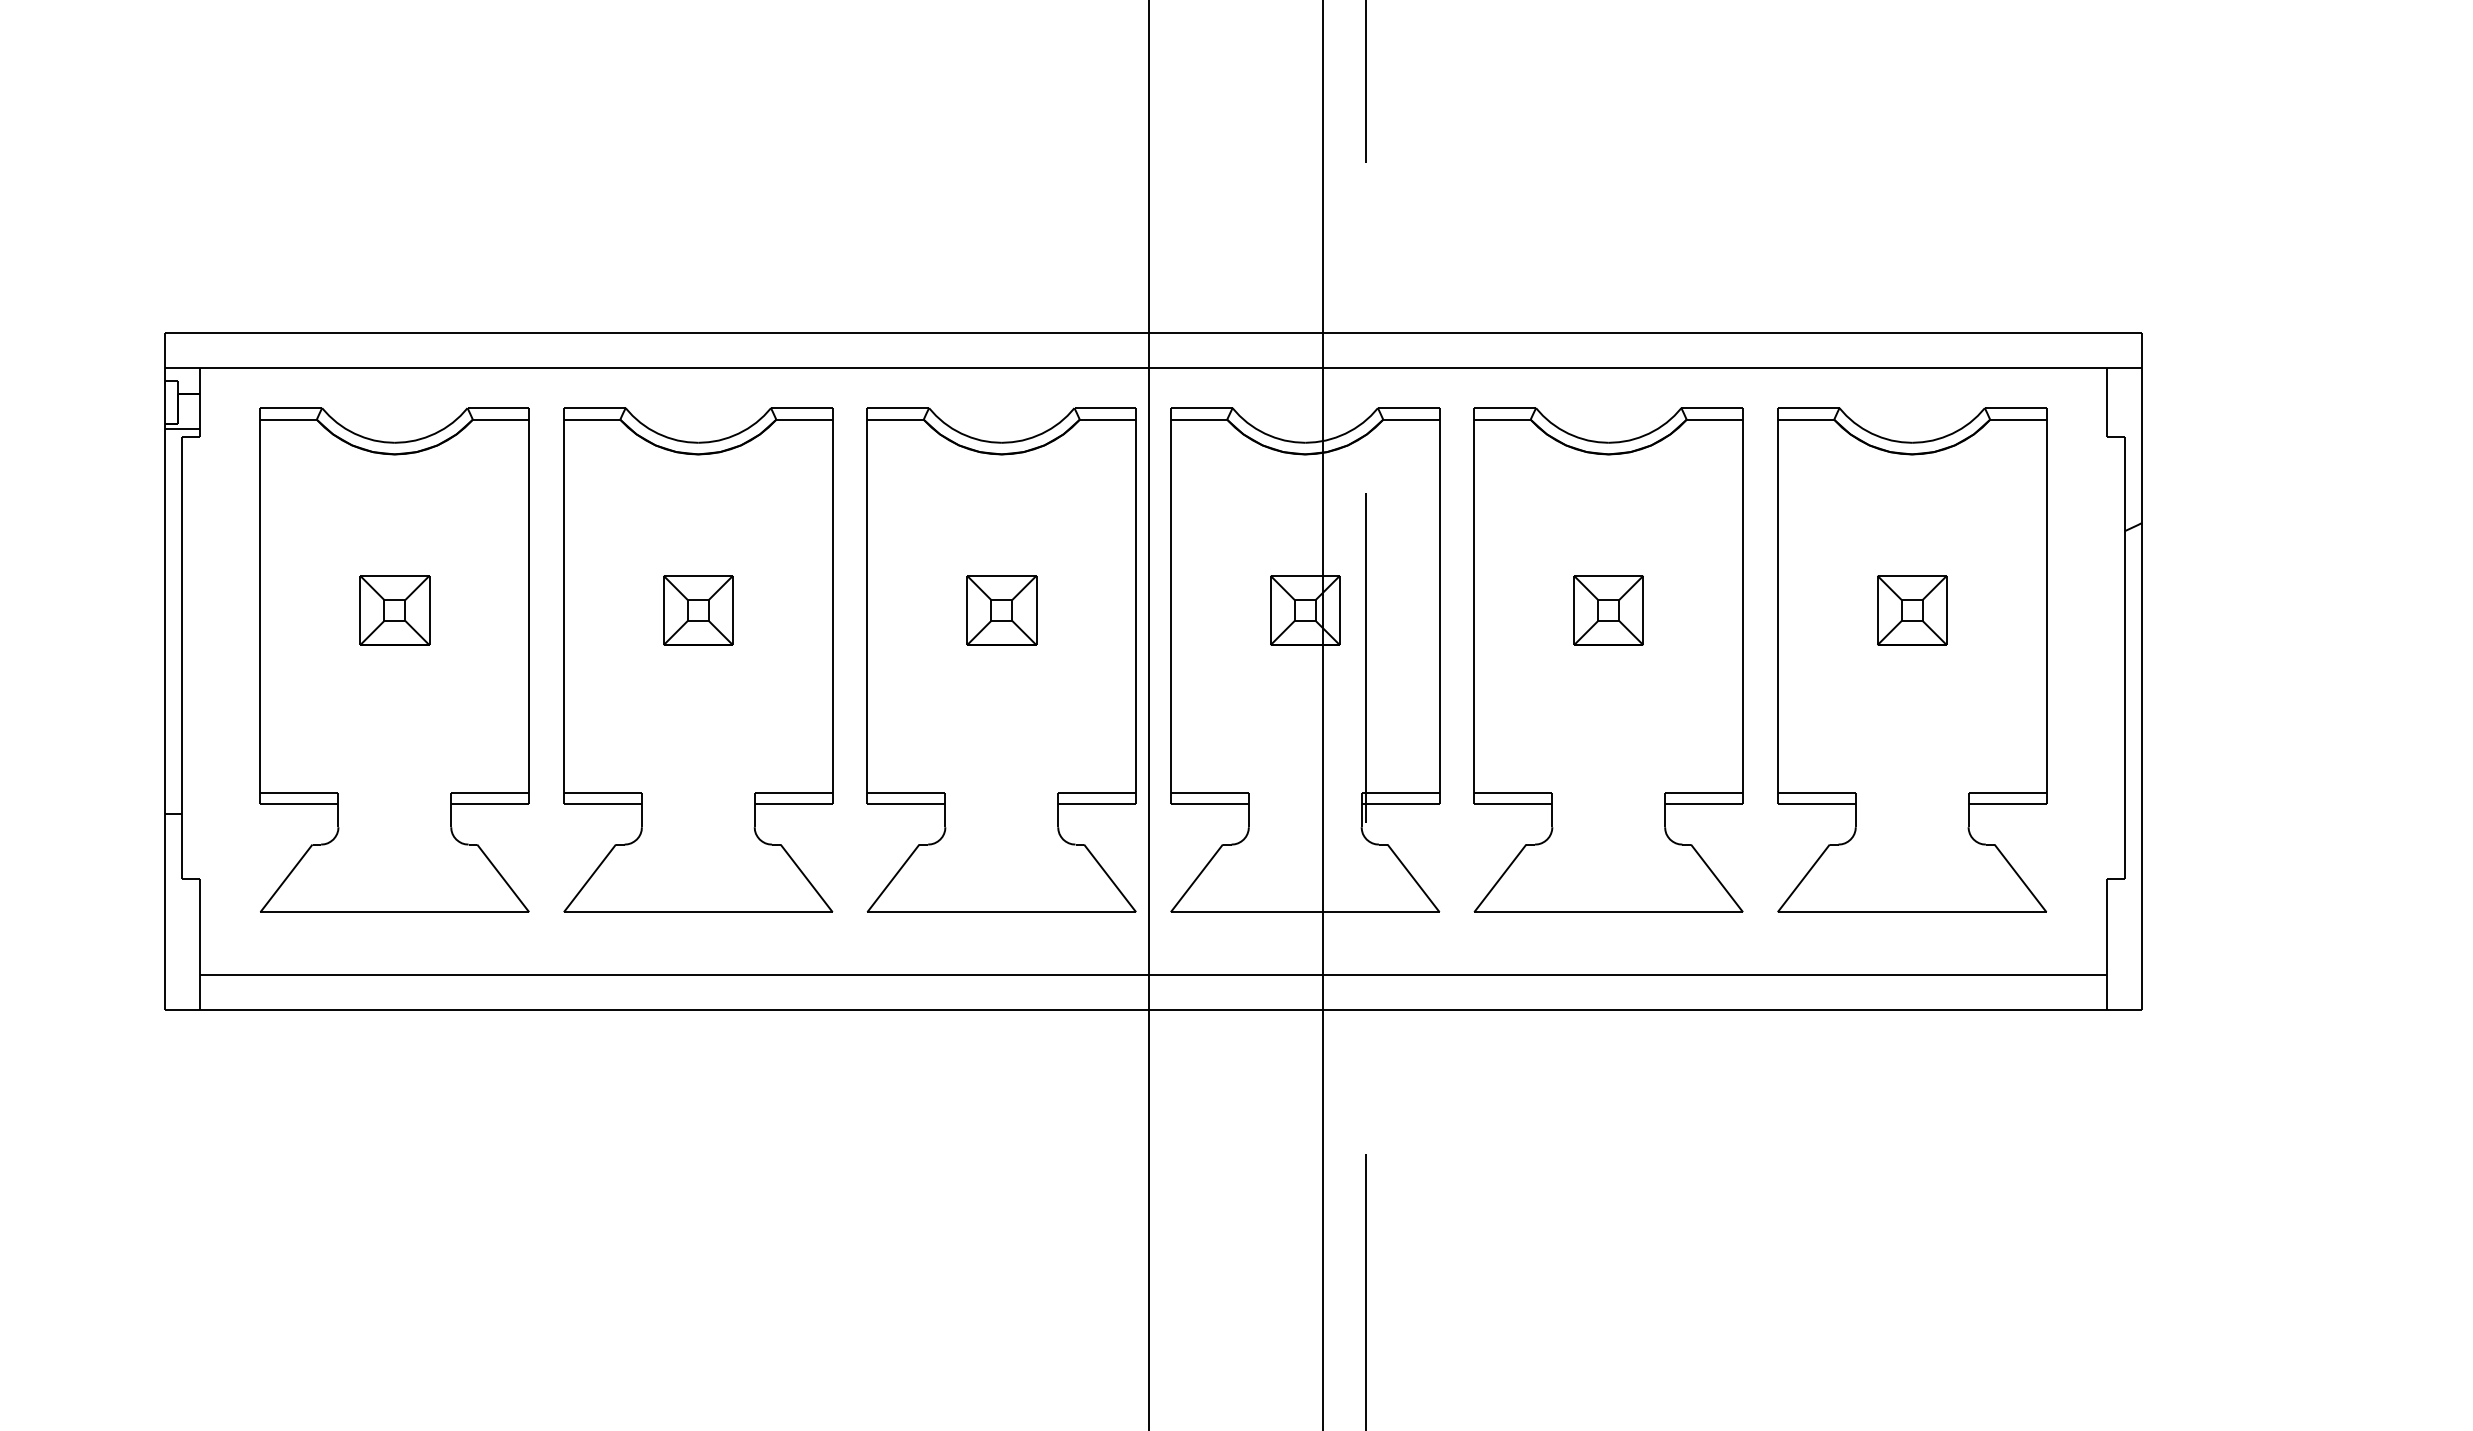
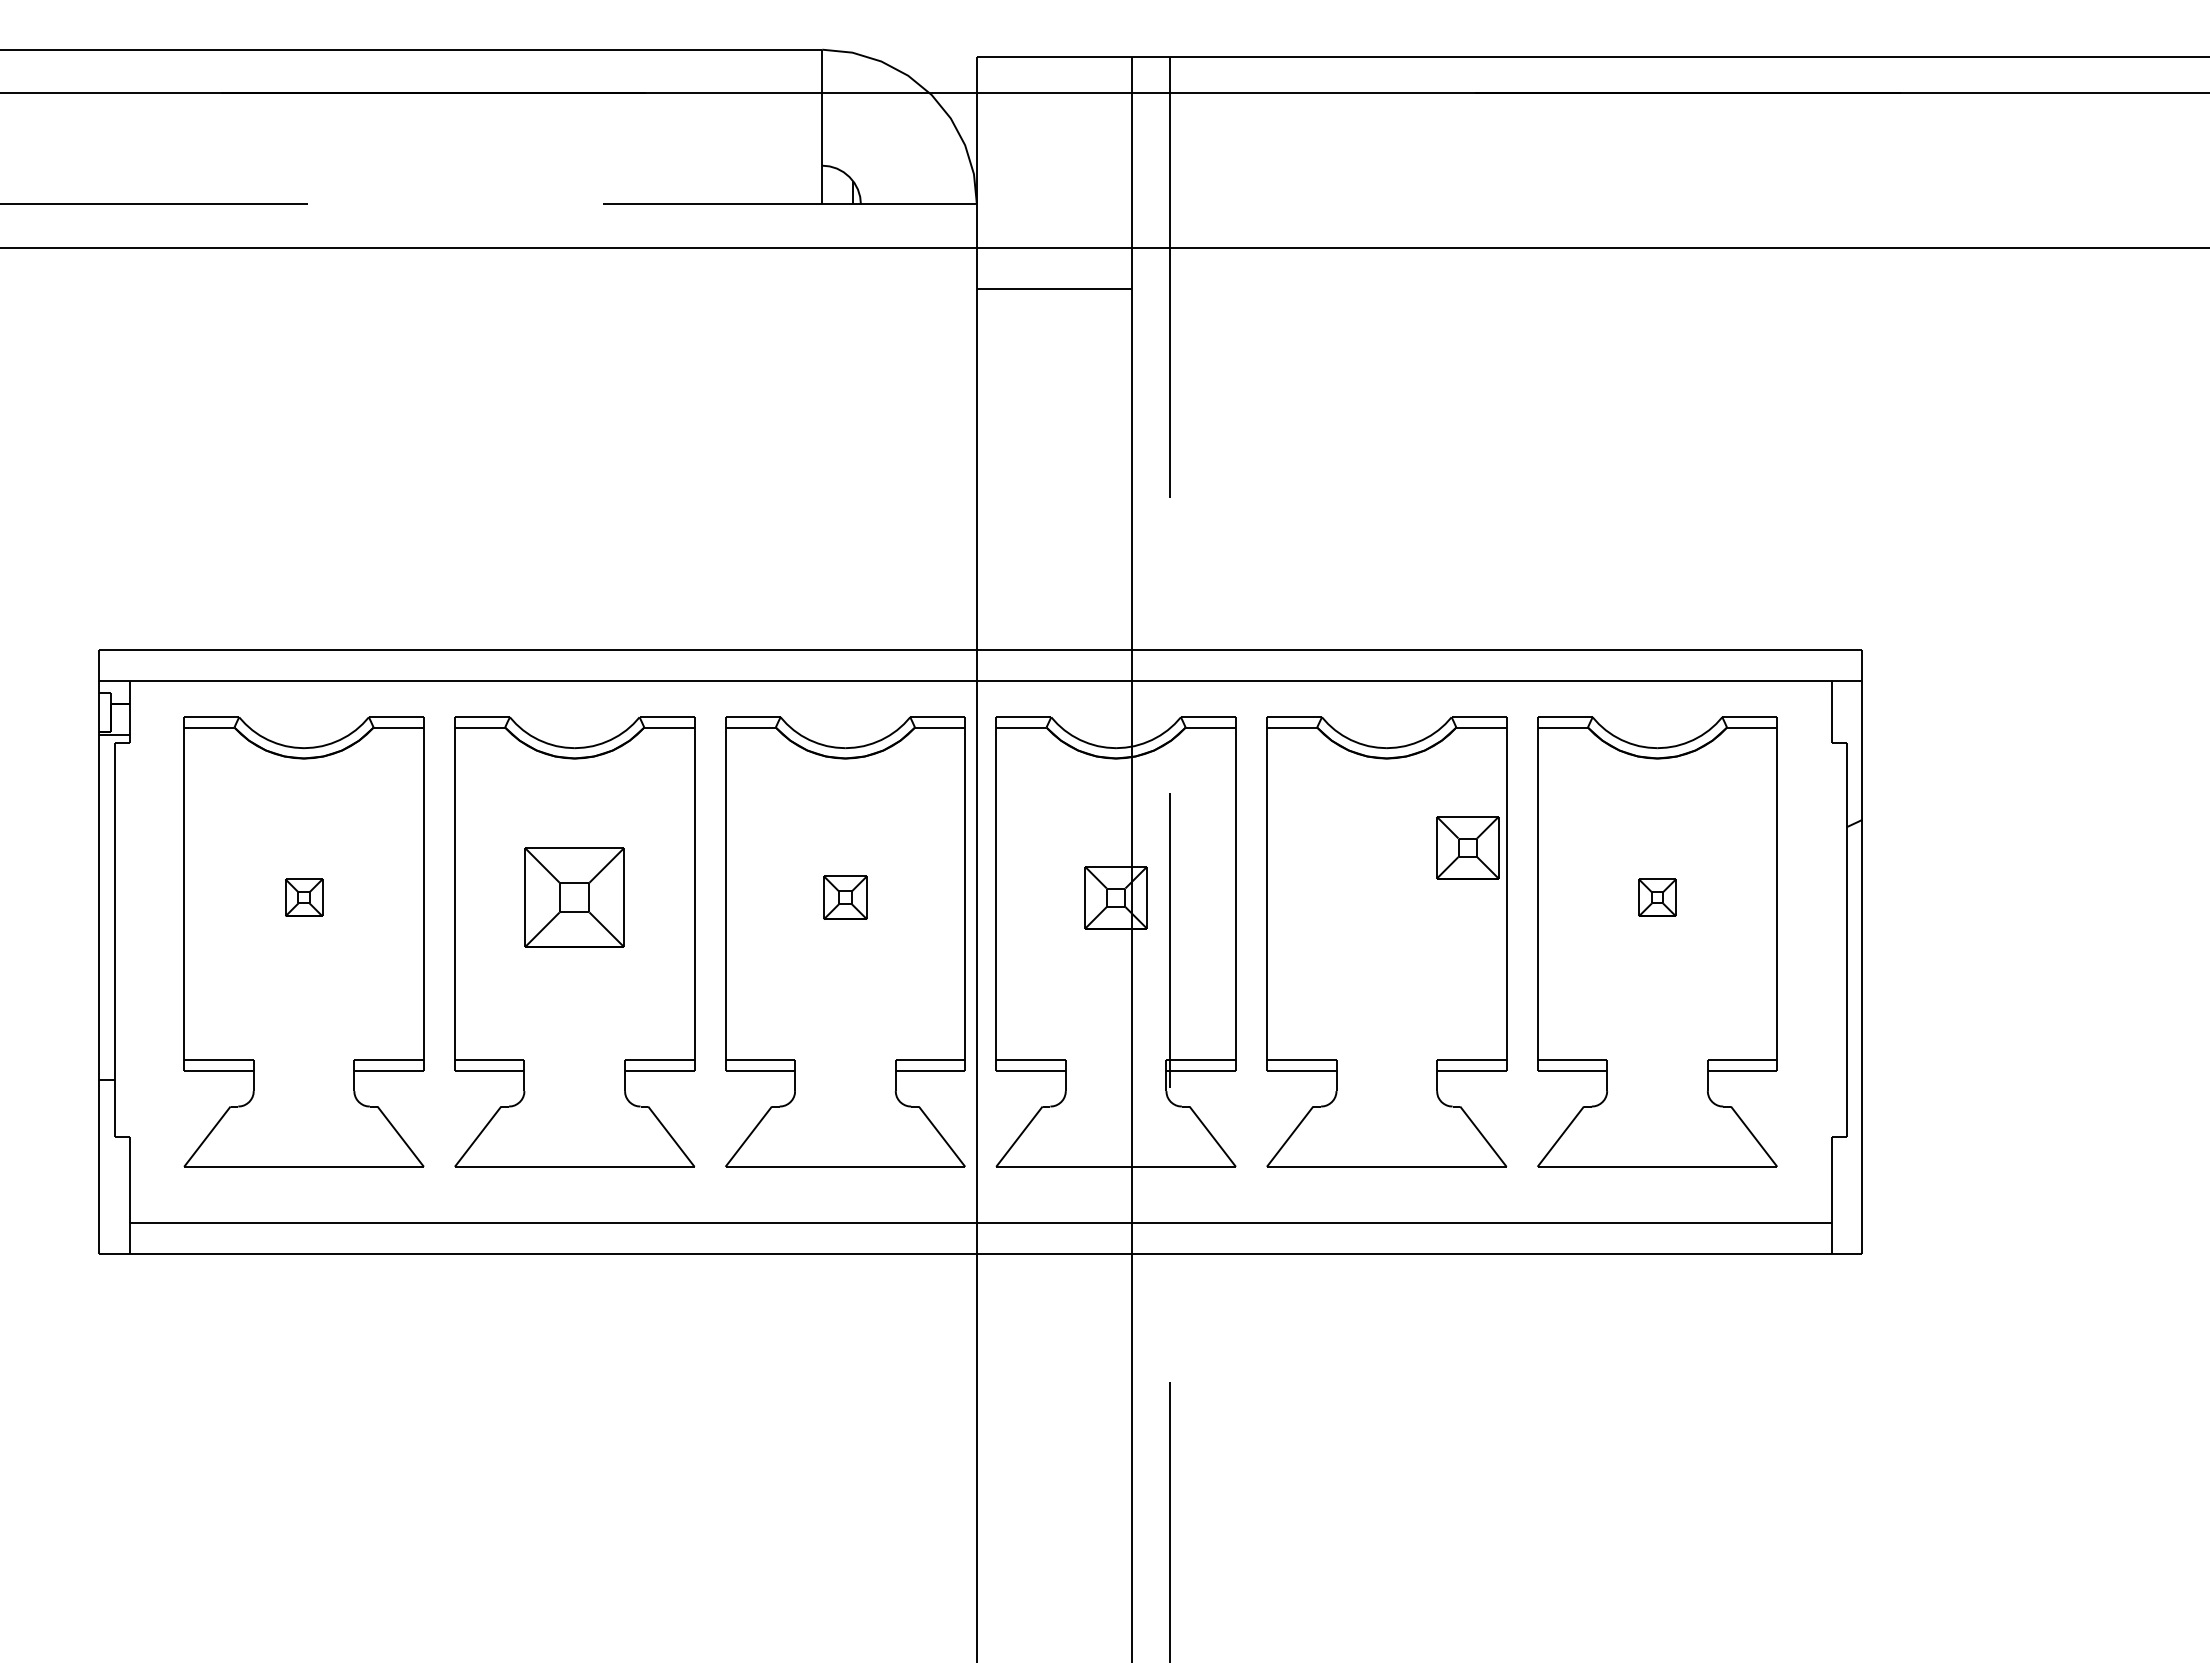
part: (394, 610) -> (303, 897), size x0.6
part: (698, 610) -> (574, 897), size x1.6
part: (1001, 610) -> (845, 897), size x0.7
part: (1608, 610) -> (1467, 847), moved
part: (1912, 610) -> (1657, 897), size x0.6

